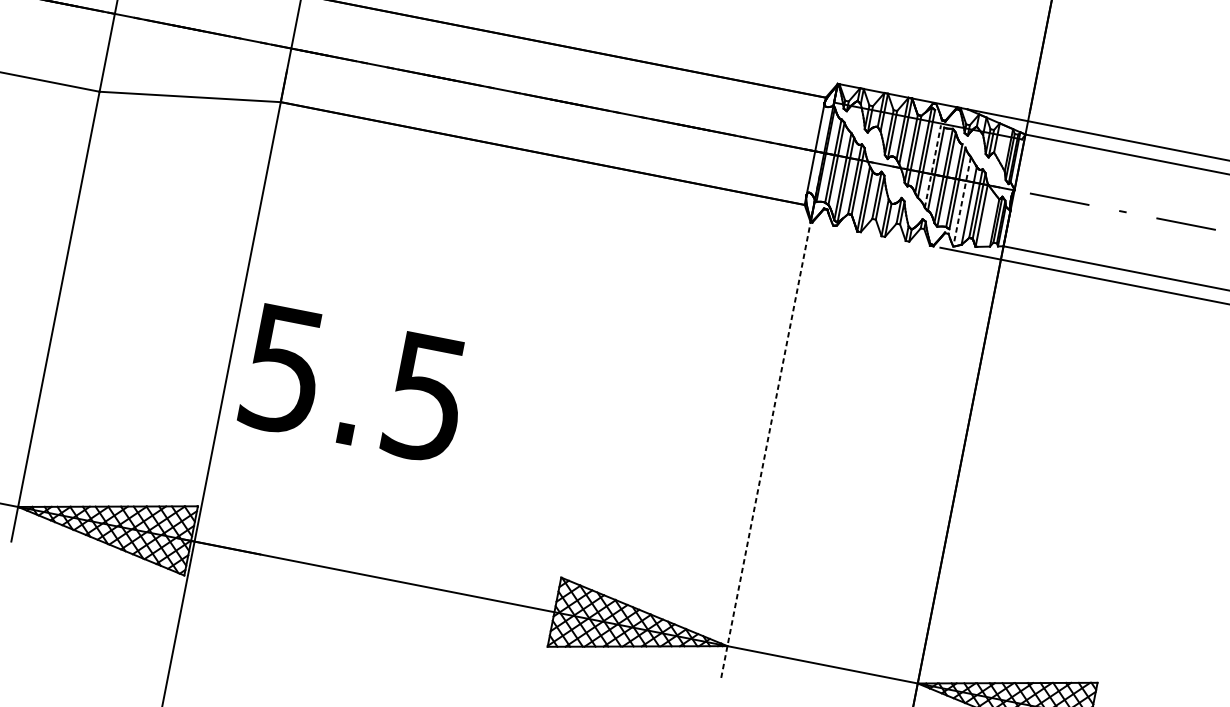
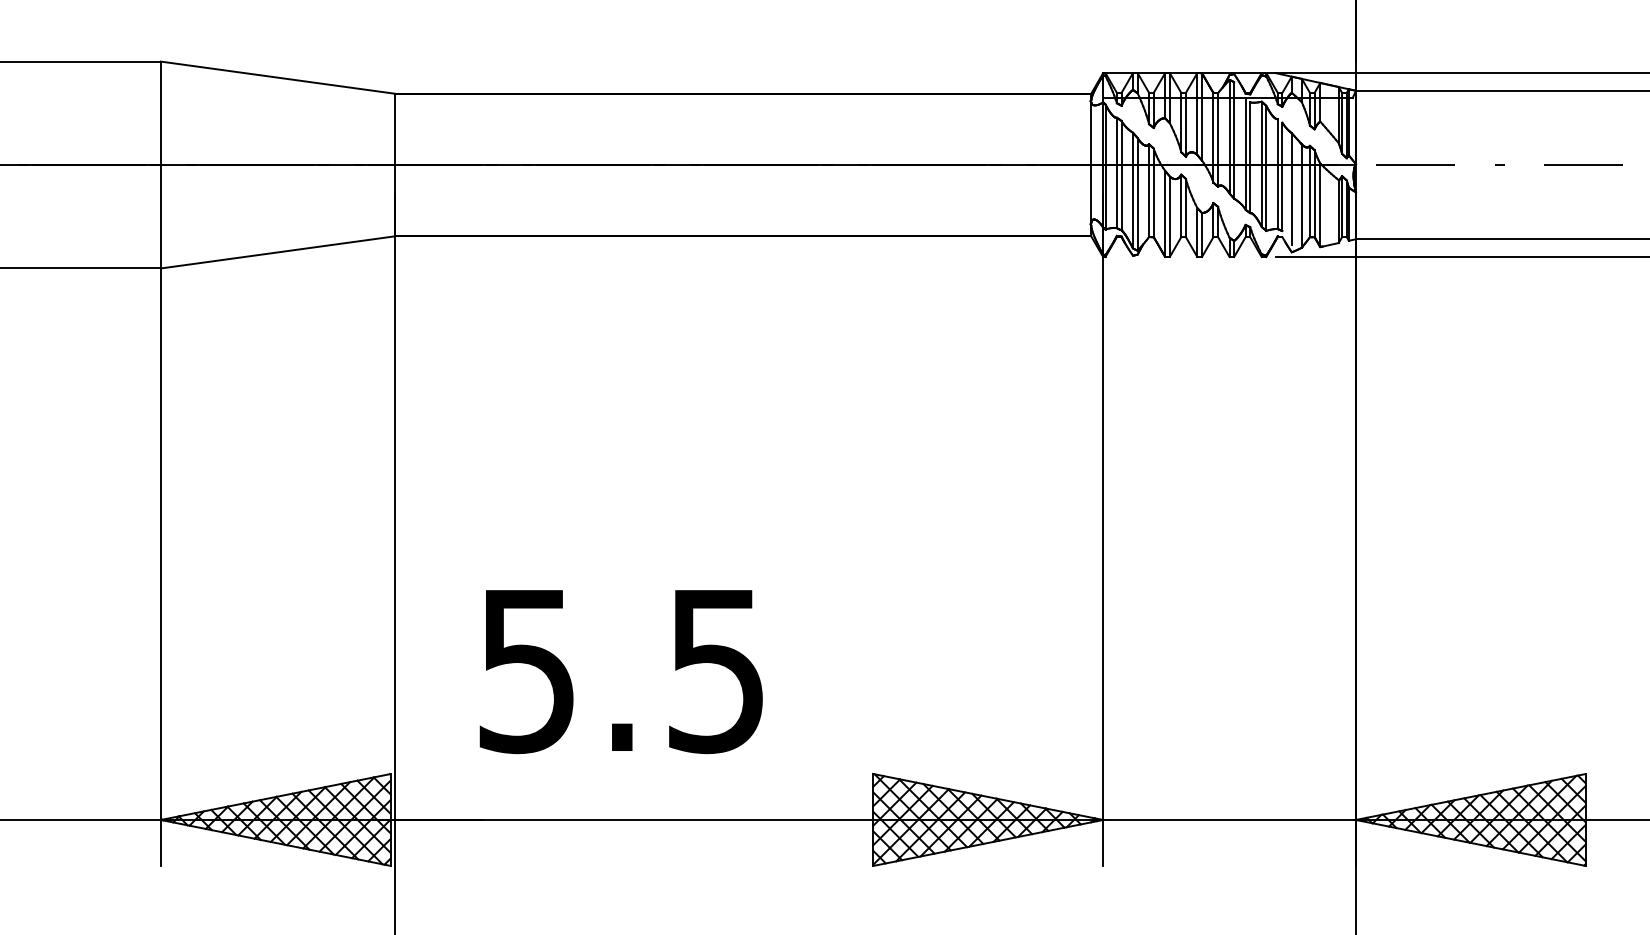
line: (932, 166) -> (1245, 155), dashed -> solid
line: (962, 198) -> (1291, 188), dashed -> solid
text: (353, 384) -> (620, 672), moved
line: (770, 428) -> (1103, 530), dashed -> solid

